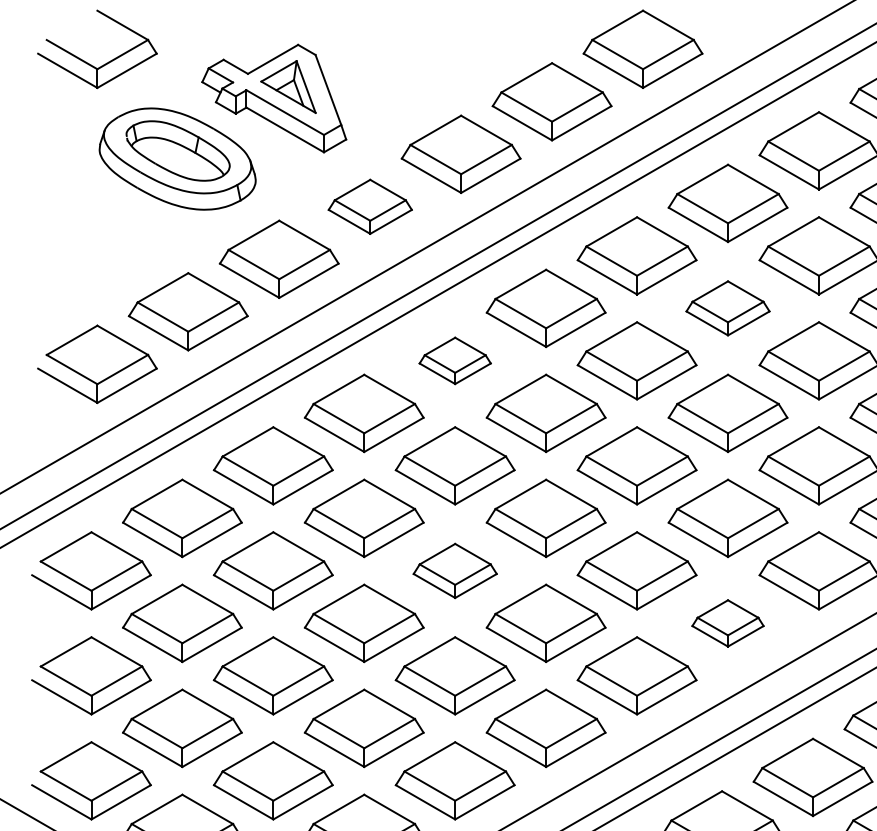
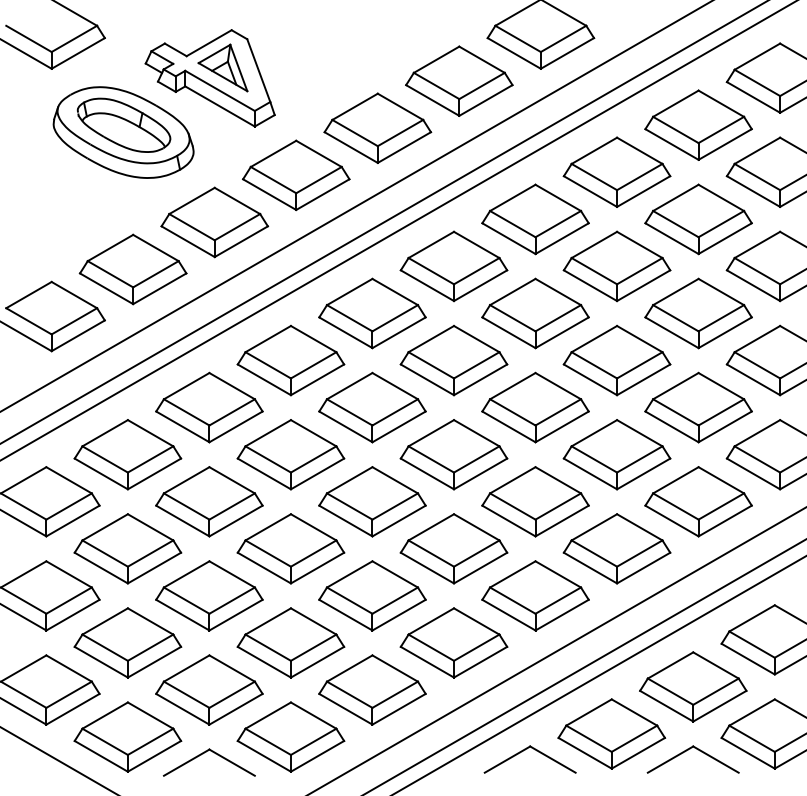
part: (370, 206) -> (296, 175), size x1.43
part: (727, 308) -> (616, 266), size x1.43
part: (455, 360) -> (372, 313), size x1.67
part: (455, 570) -> (372, 501), size x1.43
part: (727, 622) -> (616, 548), size x1.67

